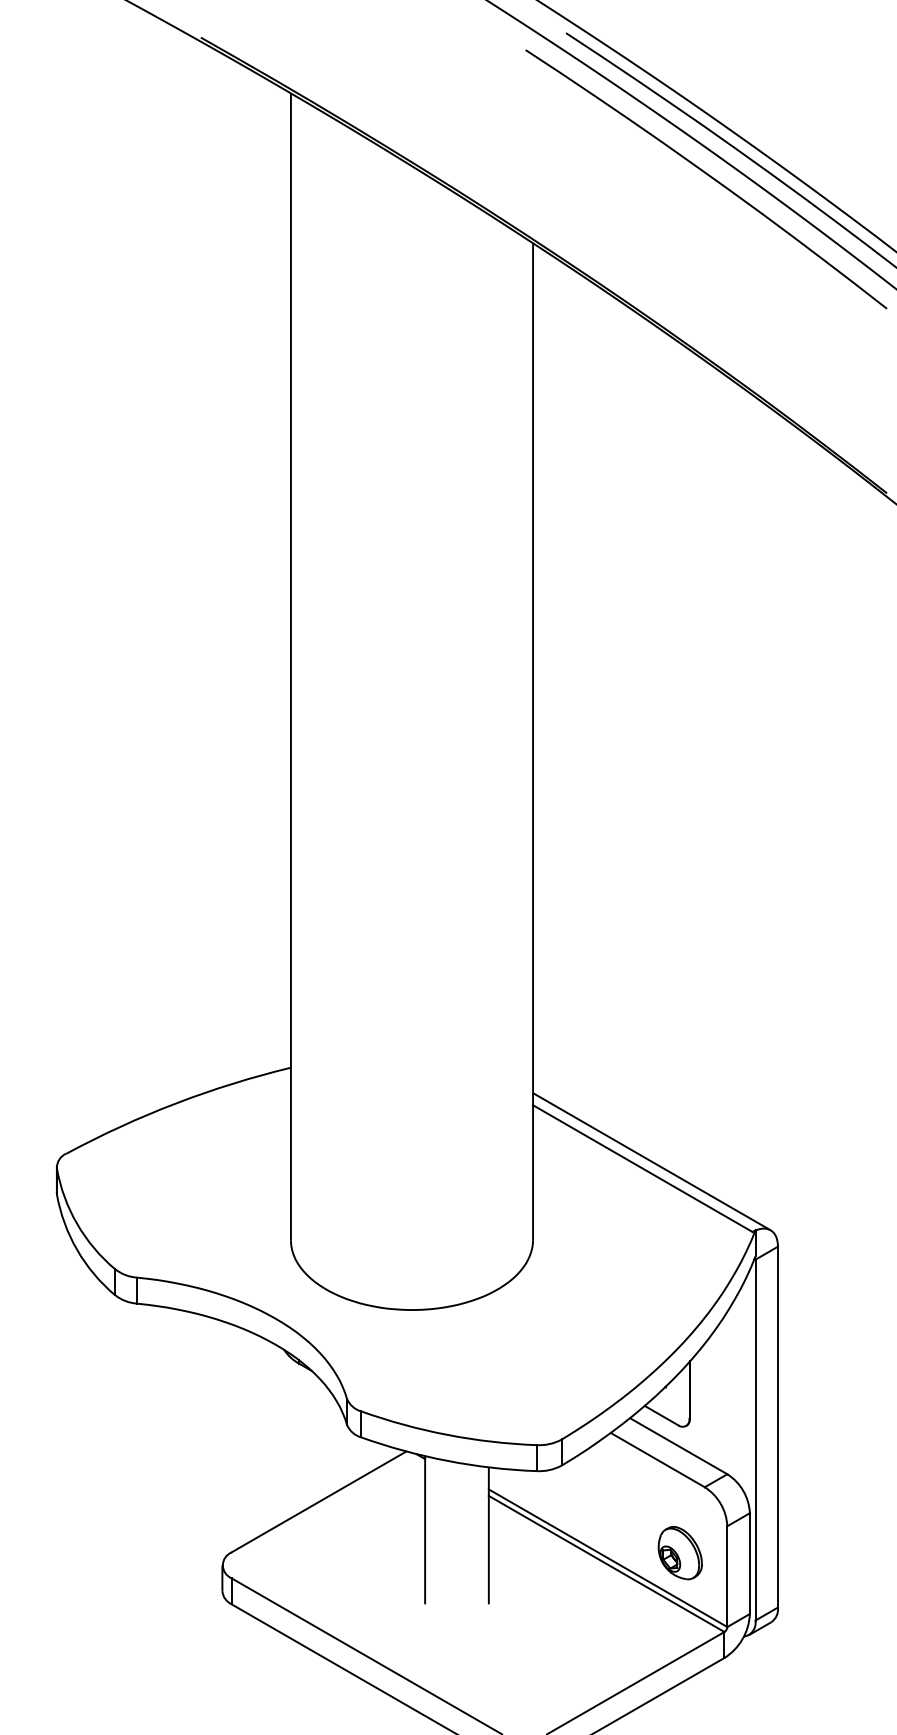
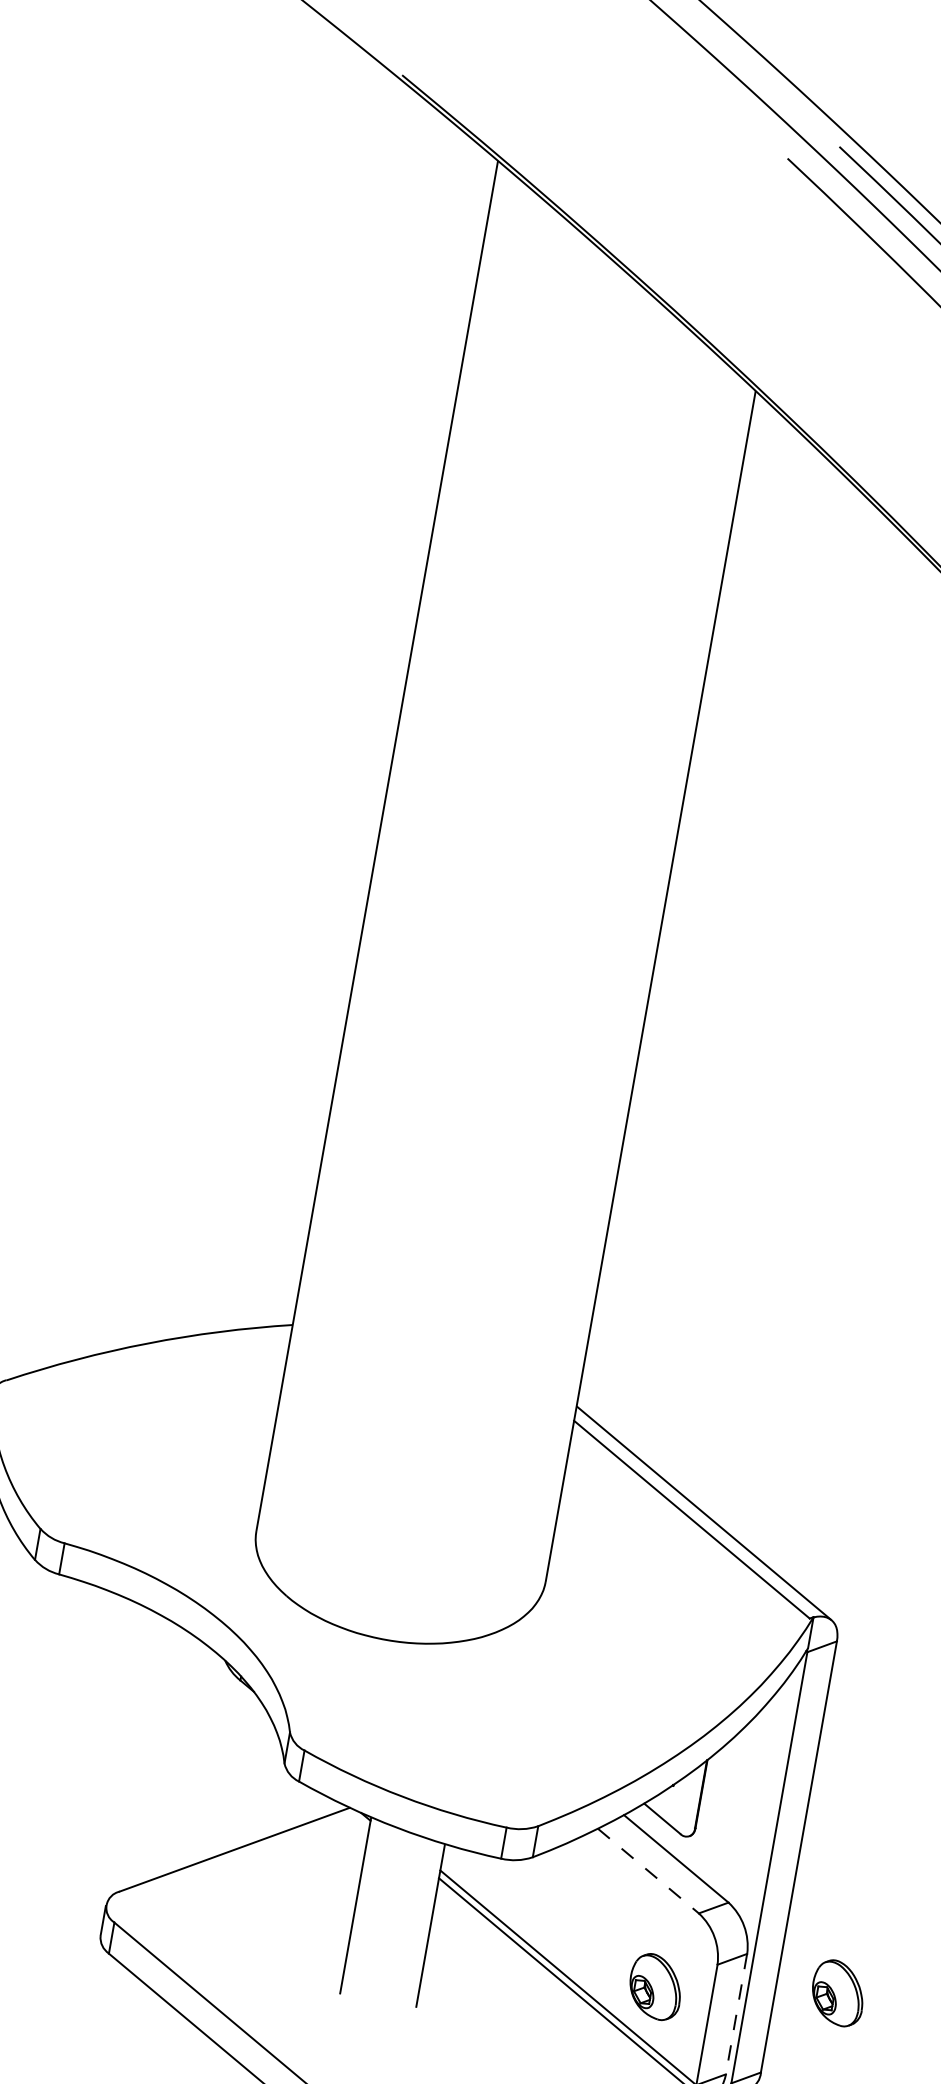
line: (658, 1460) -> (649, 1871), solid -> dashed
part: (828, 1532) -> (837, 1993), added
line: (749, 1564) -> (735, 2015), solid -> dashed

